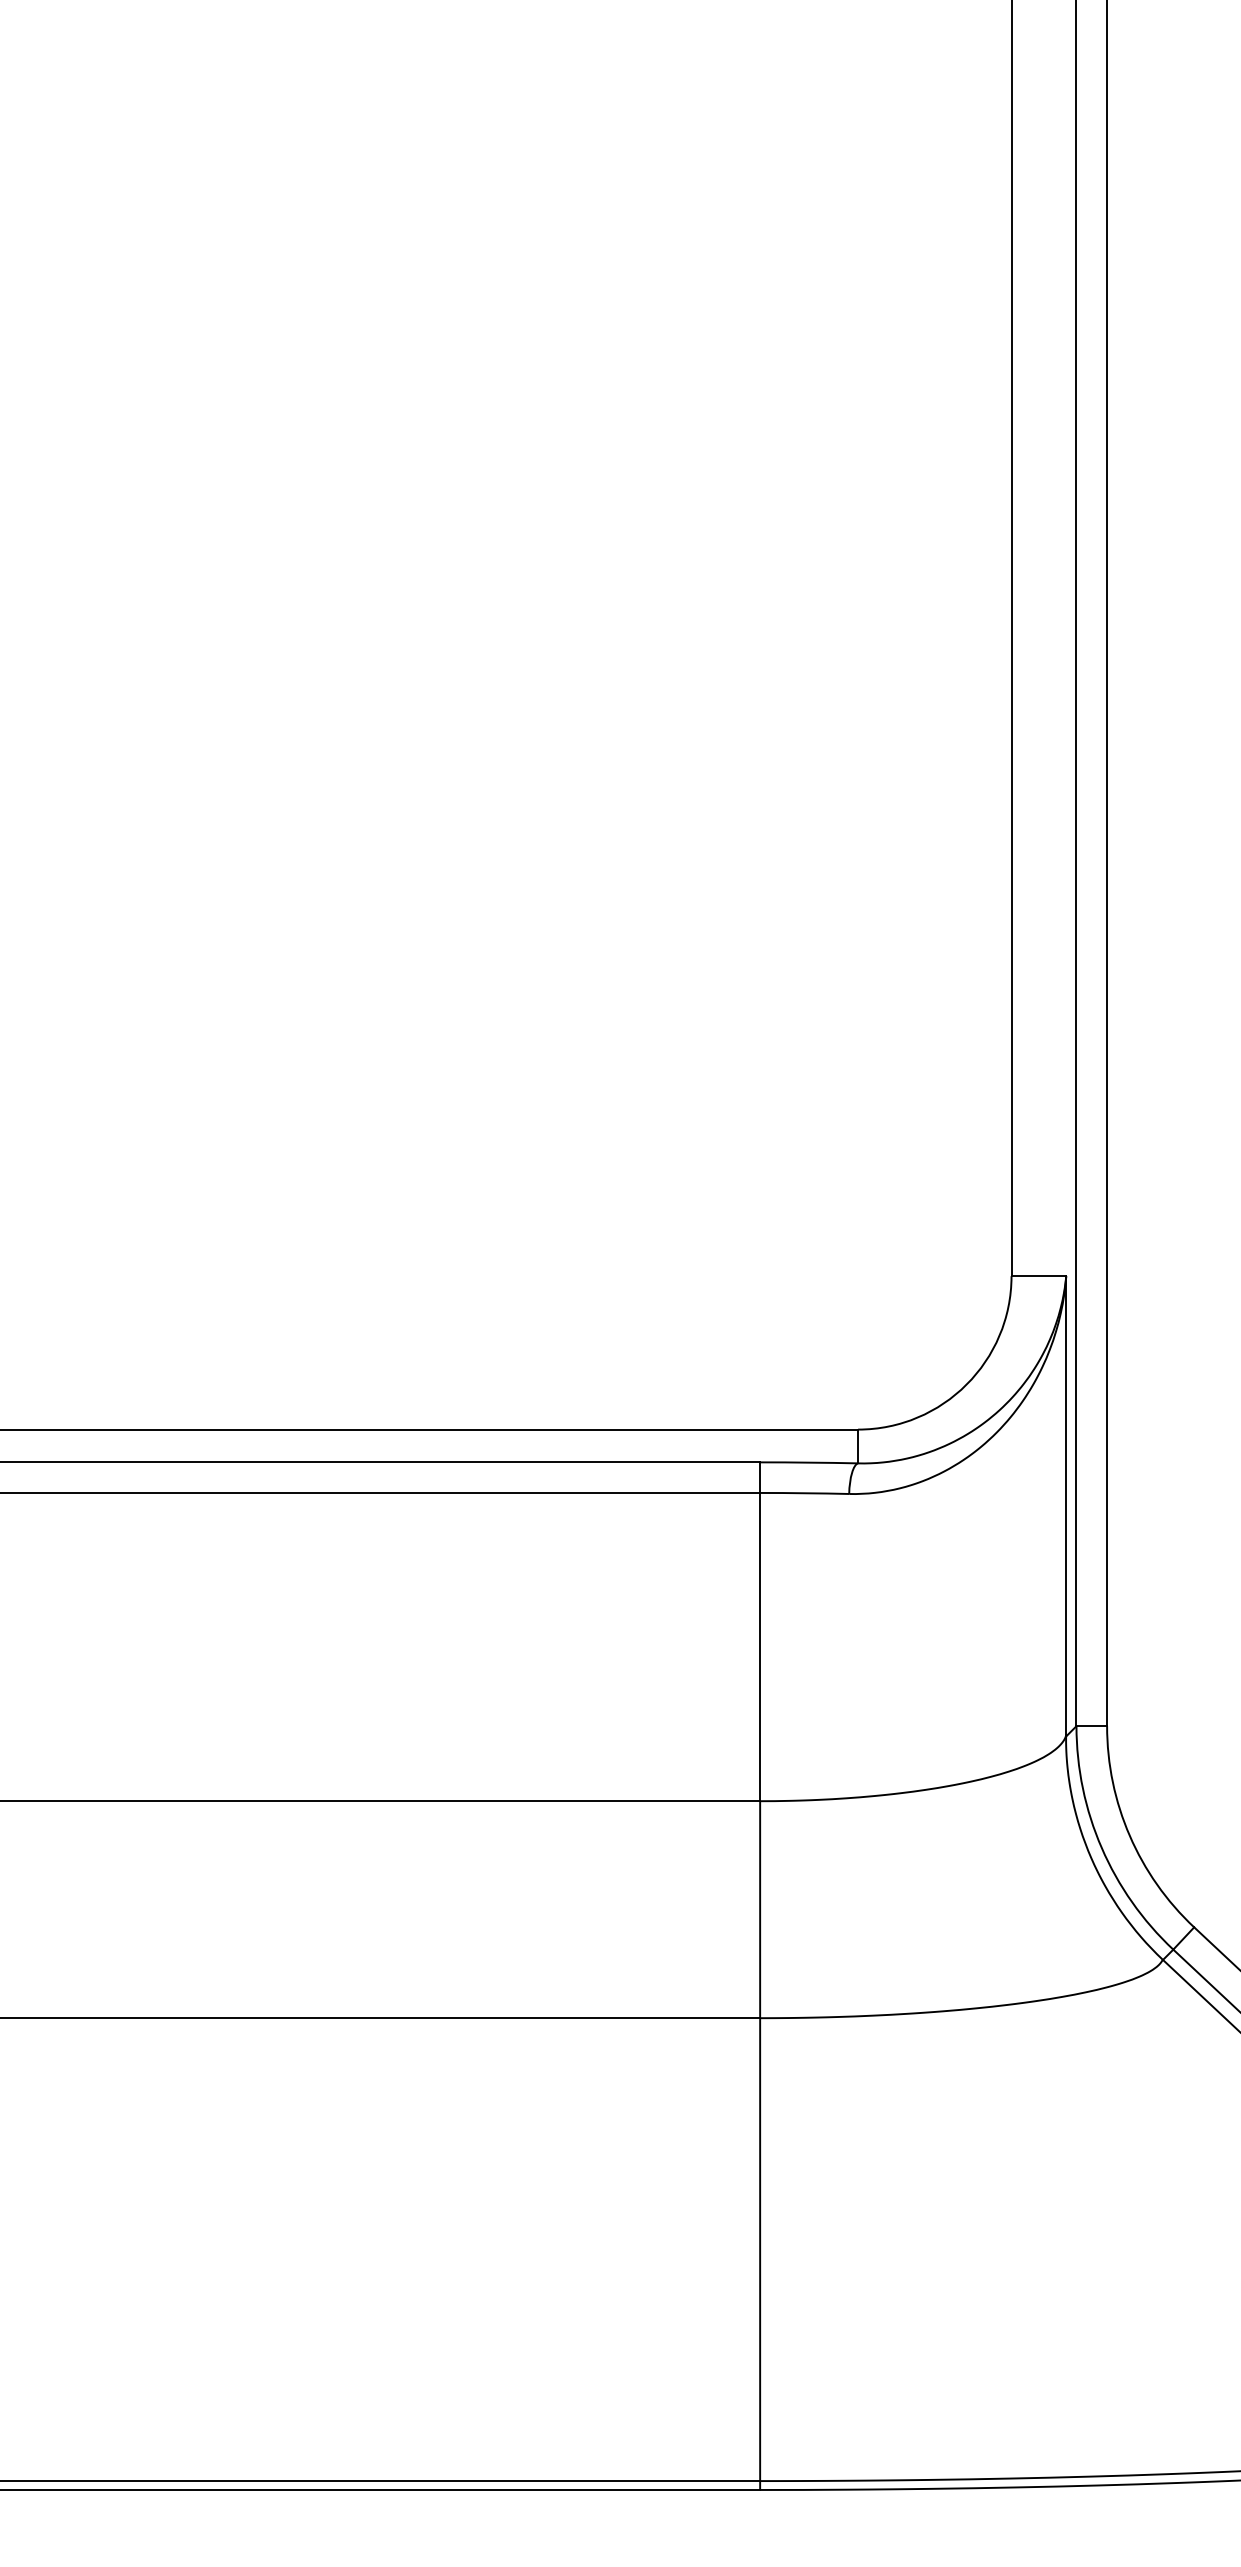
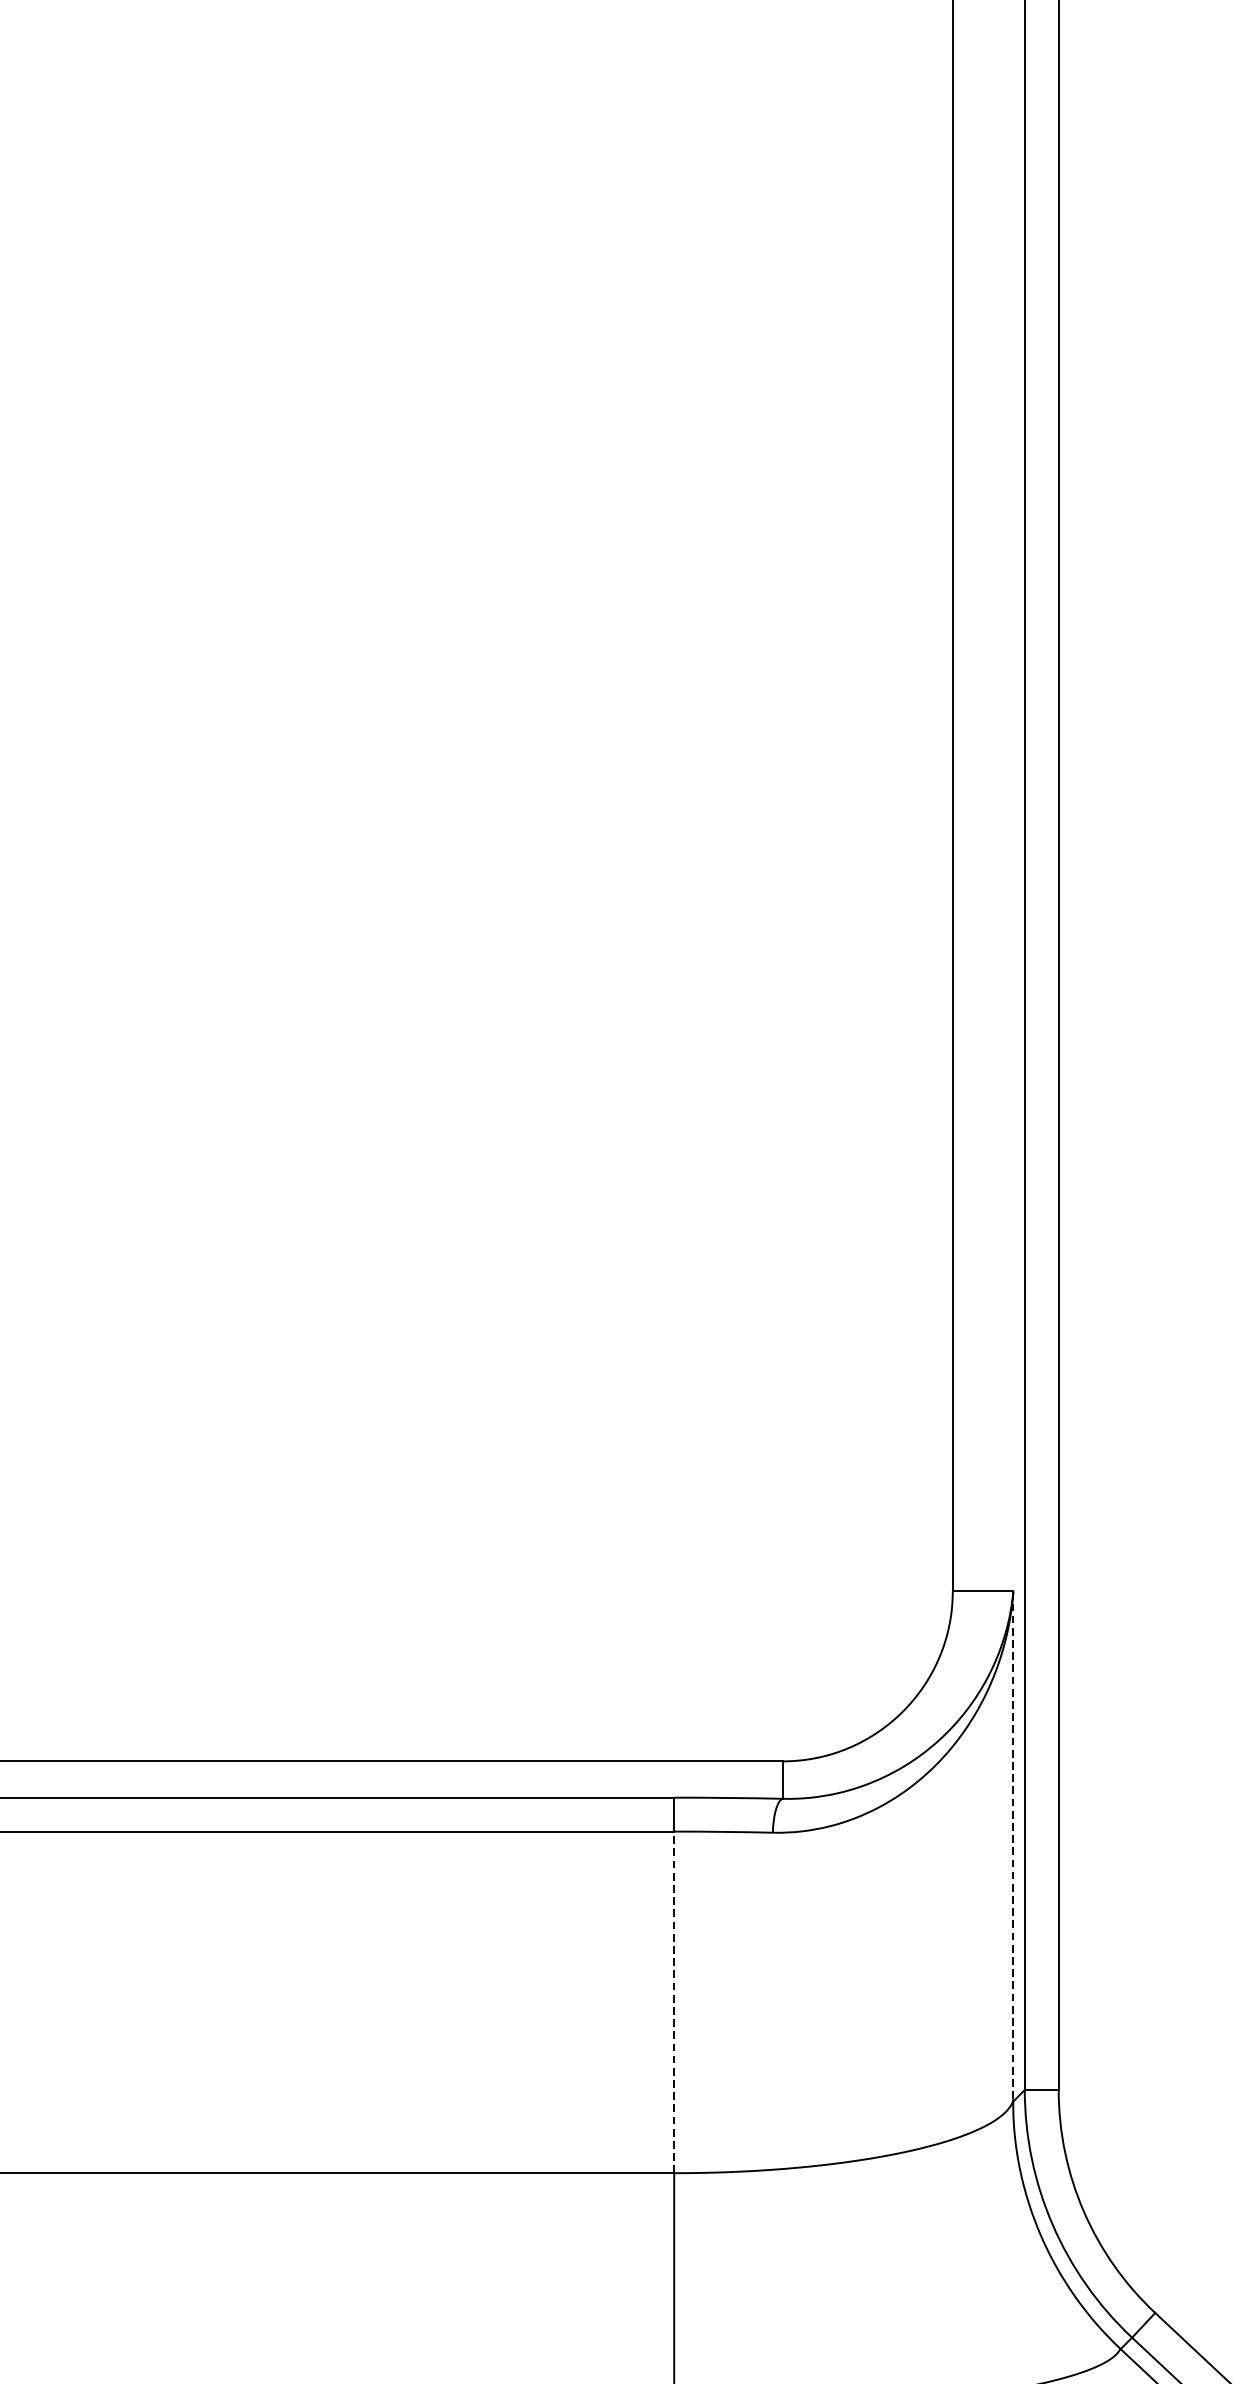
line: (1066, 1505) -> (1013, 1845), solid -> dashed
line: (760, 1646) -> (674, 2001), solid -> dashed

